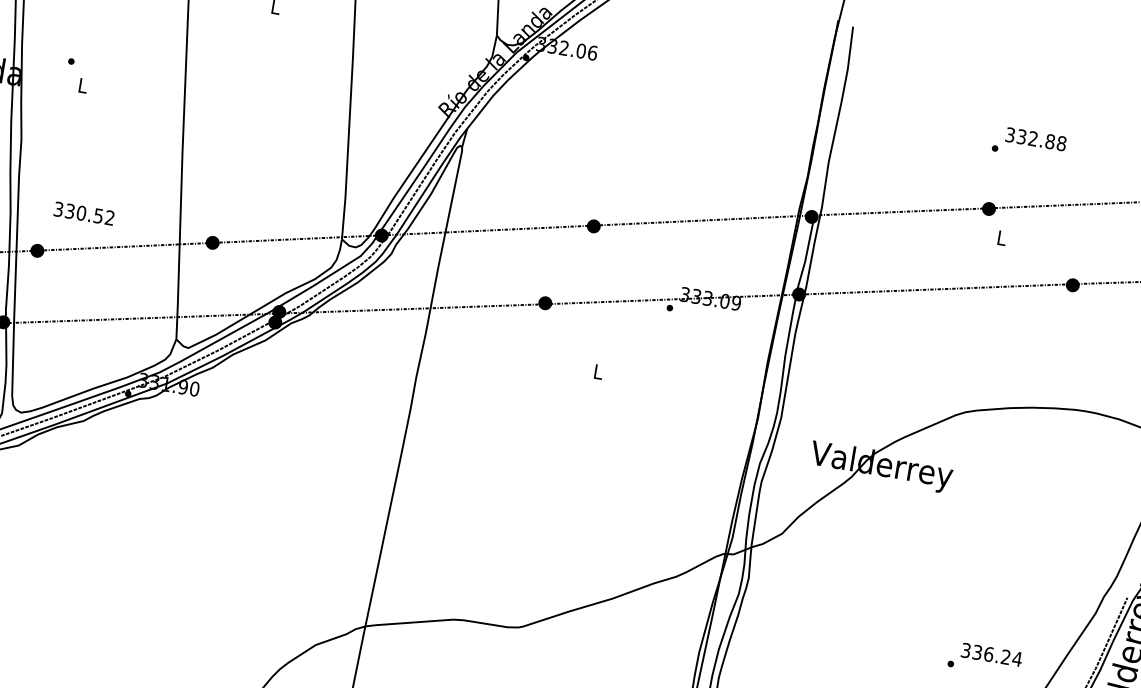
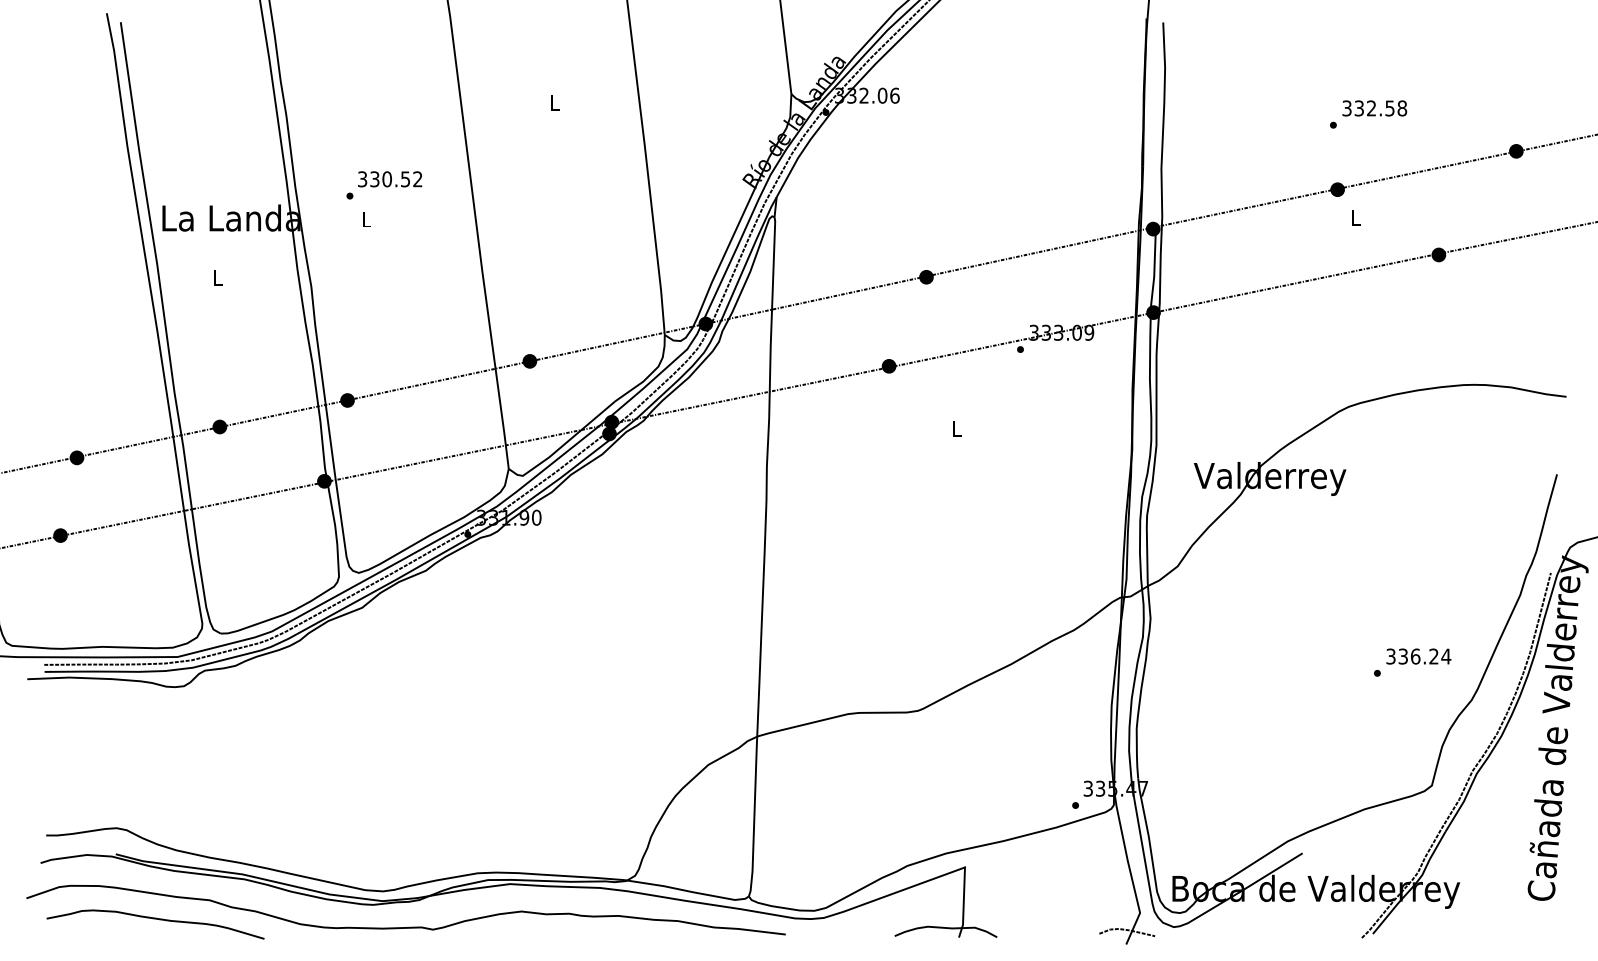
text: (1049, 141) -> (1389, 108), 332.88 -> 332.58
text: (84, 213) -> (390, 179), moved

